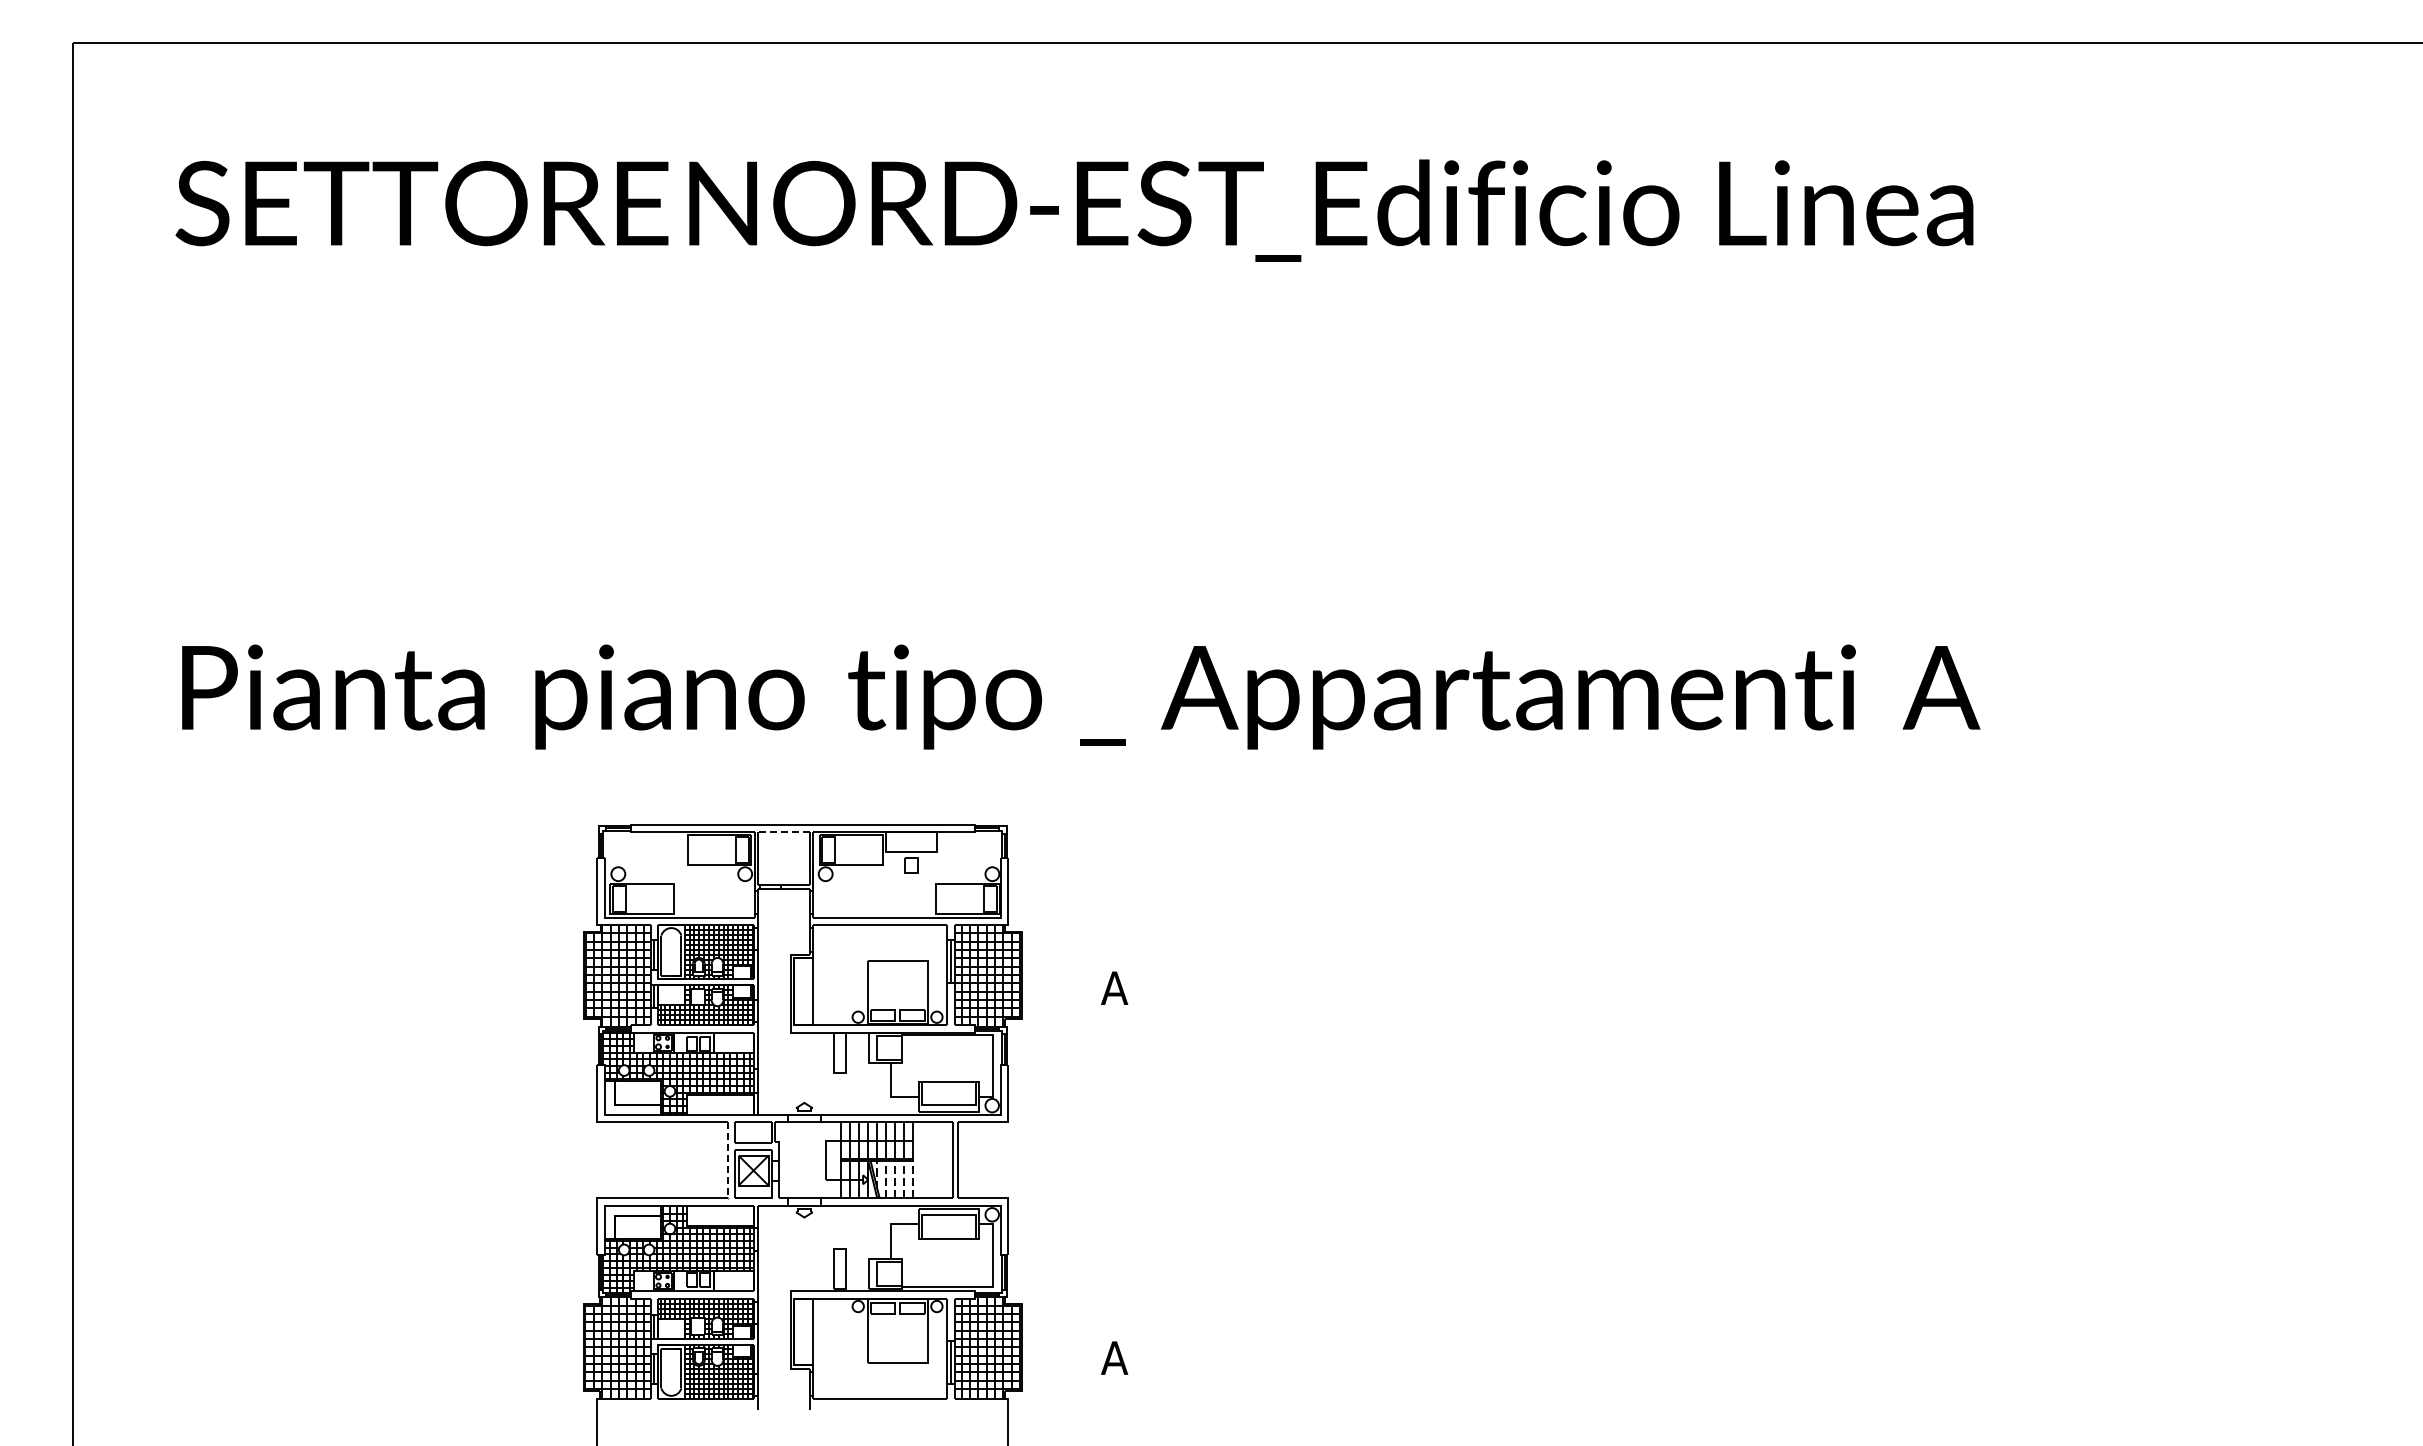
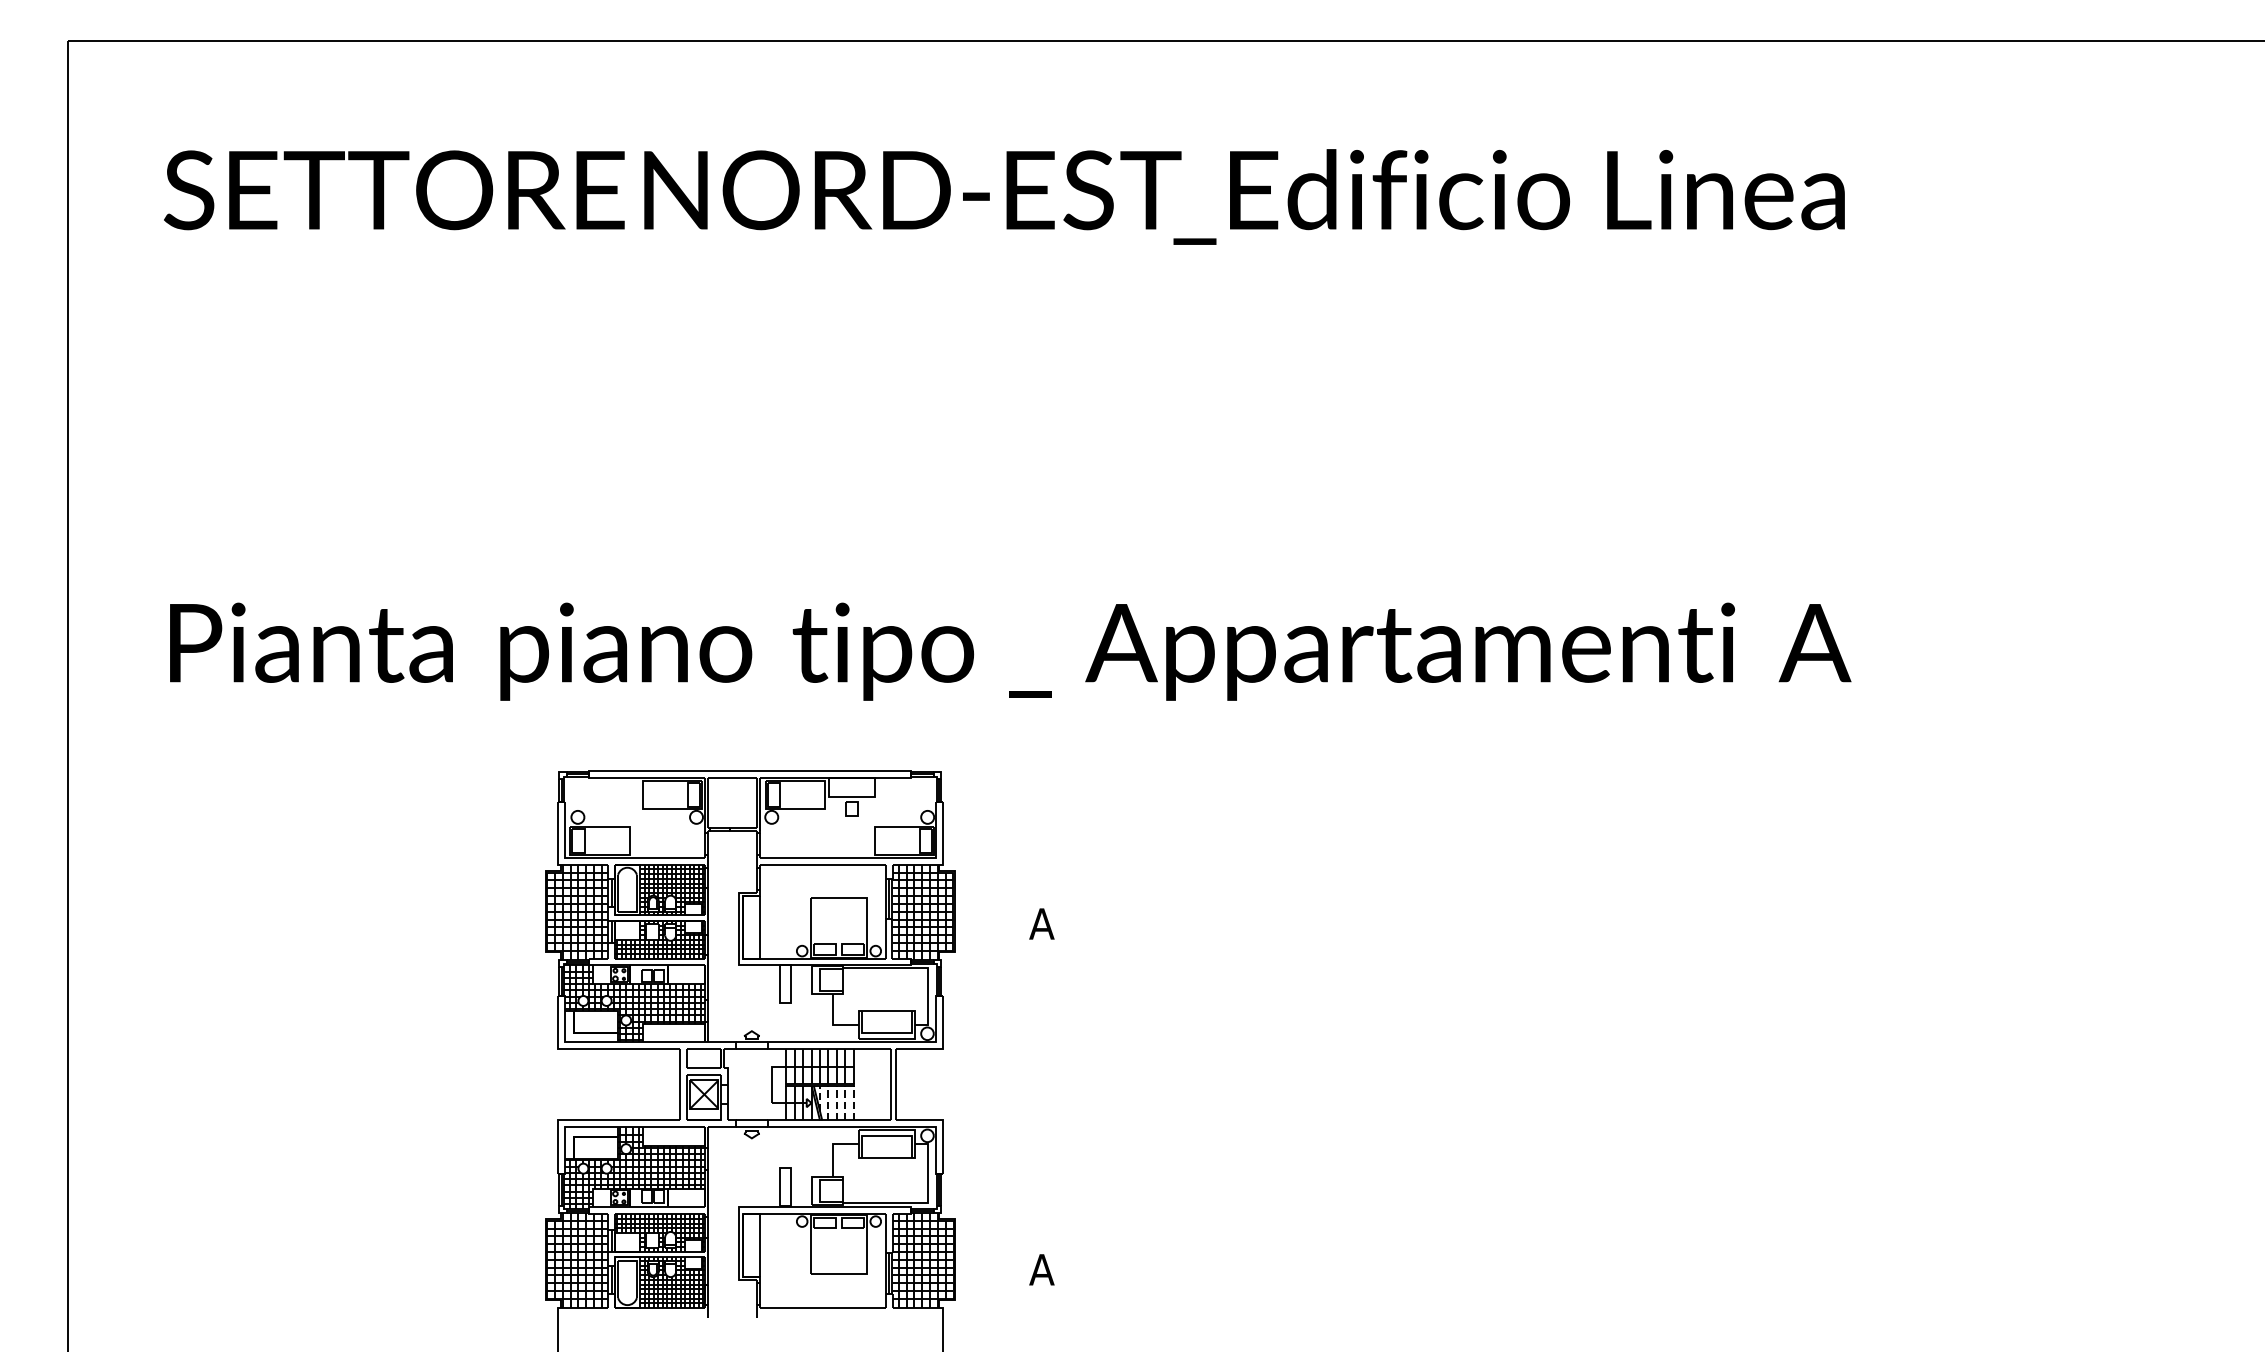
line: (783, 832) -> (732, 778), dashed -> solid
line: (727, 1160) -> (679, 1085), dashed -> solid

